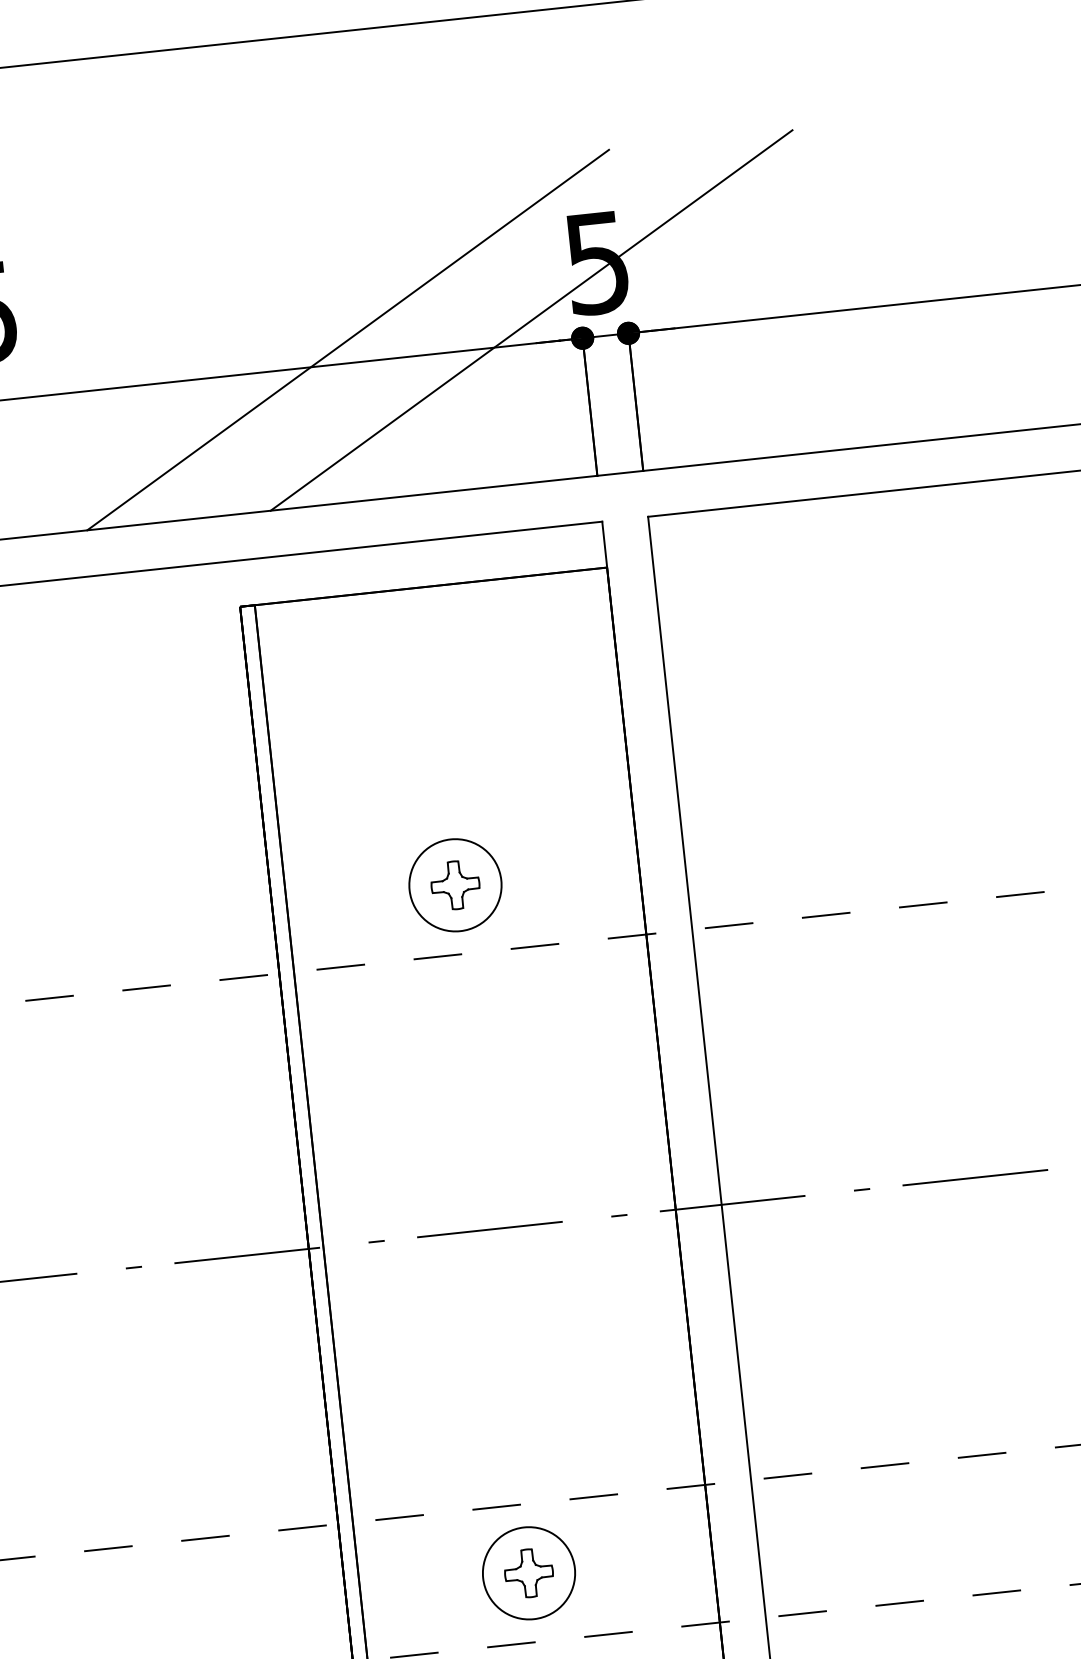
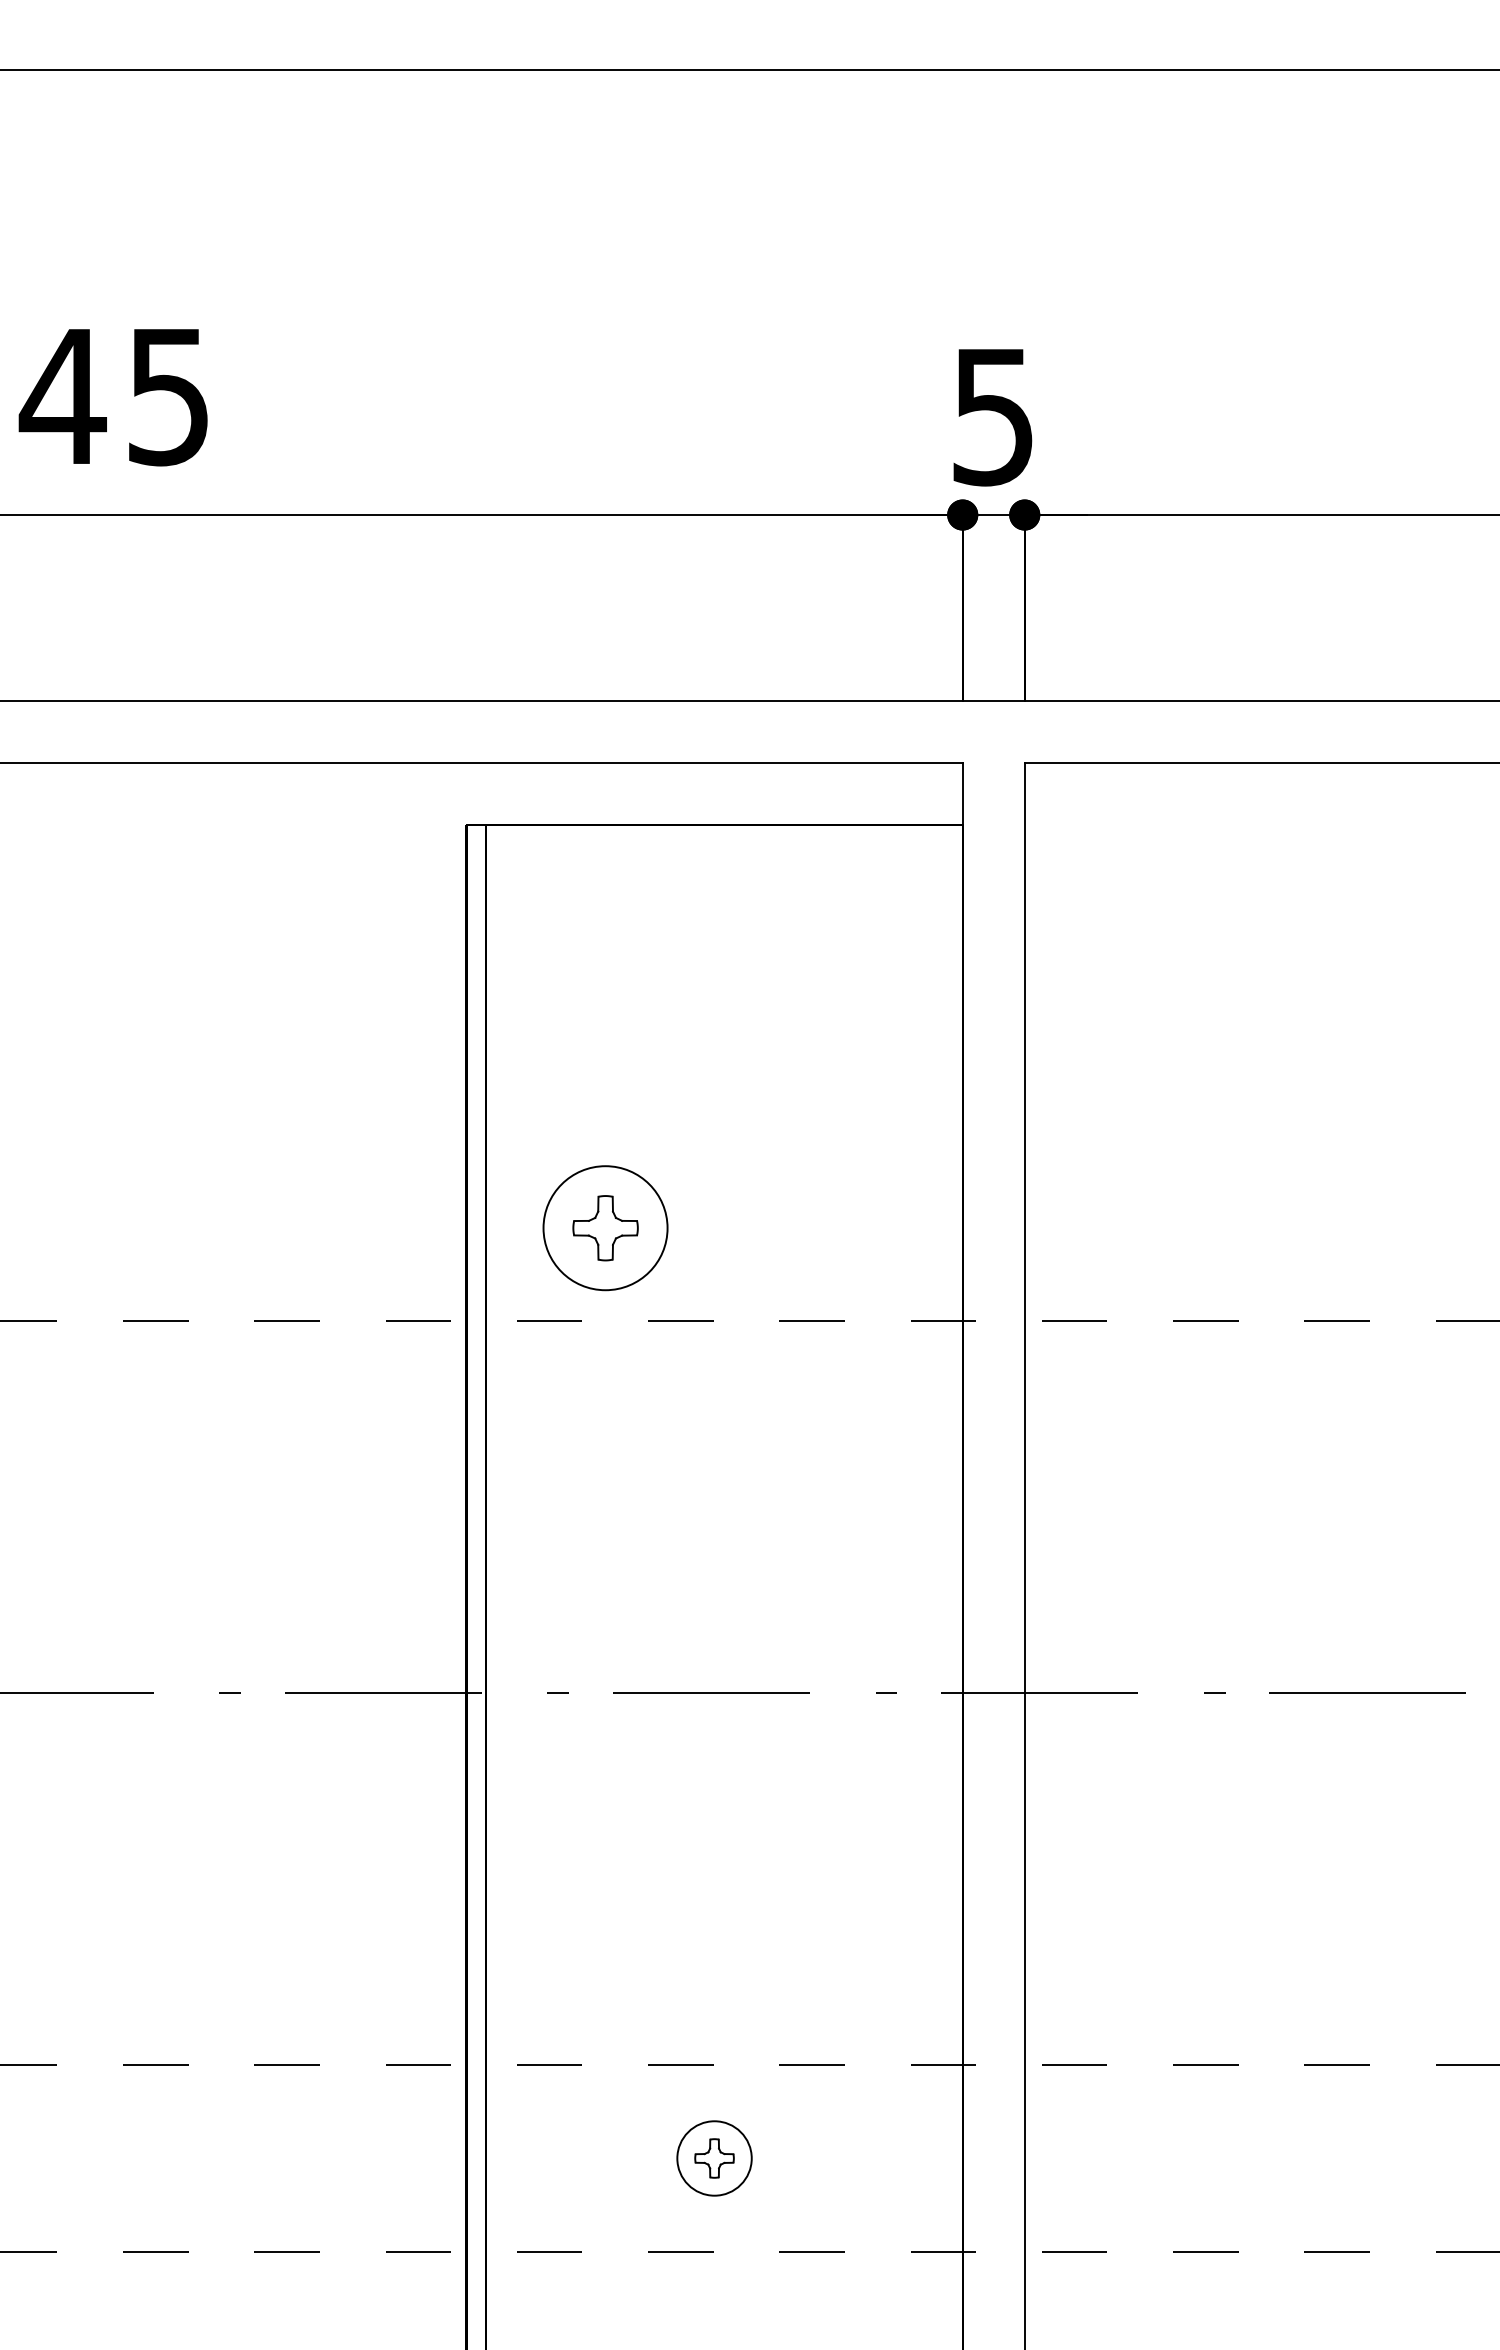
line: (531, 320) -> (896, 483), removed
line: (347, 339) -> (648, 483), removed
part: (455, 885) -> (605, 1228), moved
part: (528, 1573) -> (714, 2158), size x0.6

